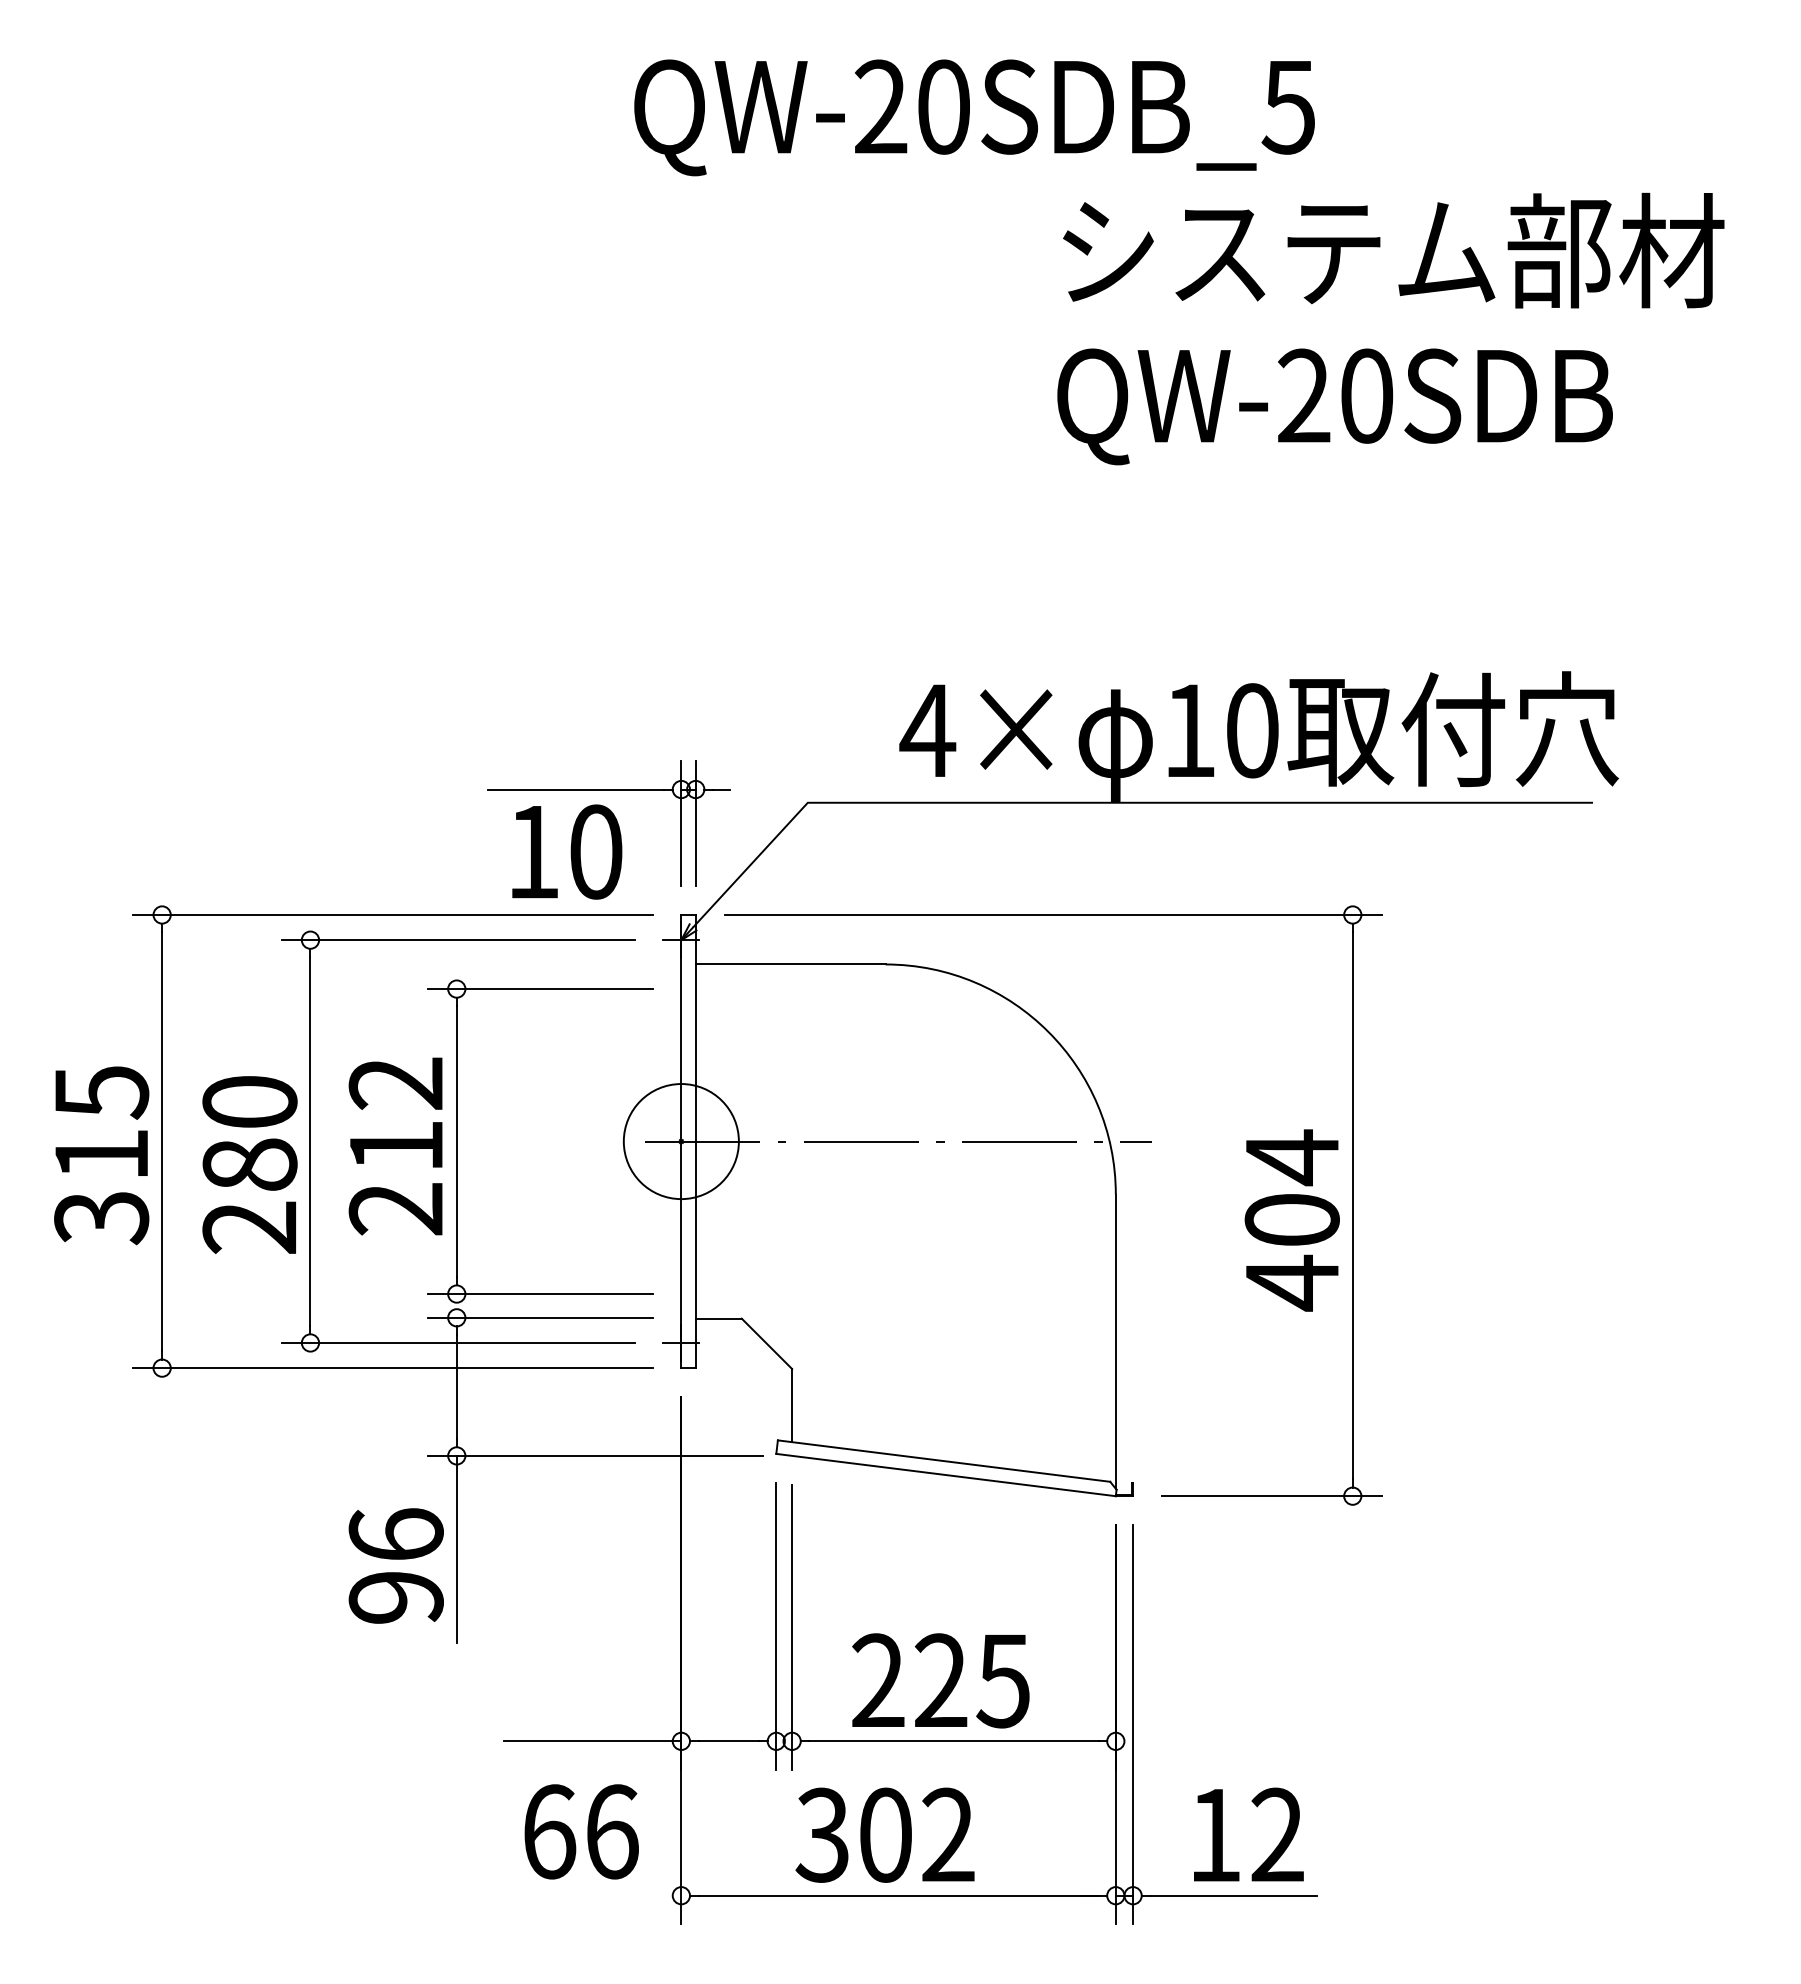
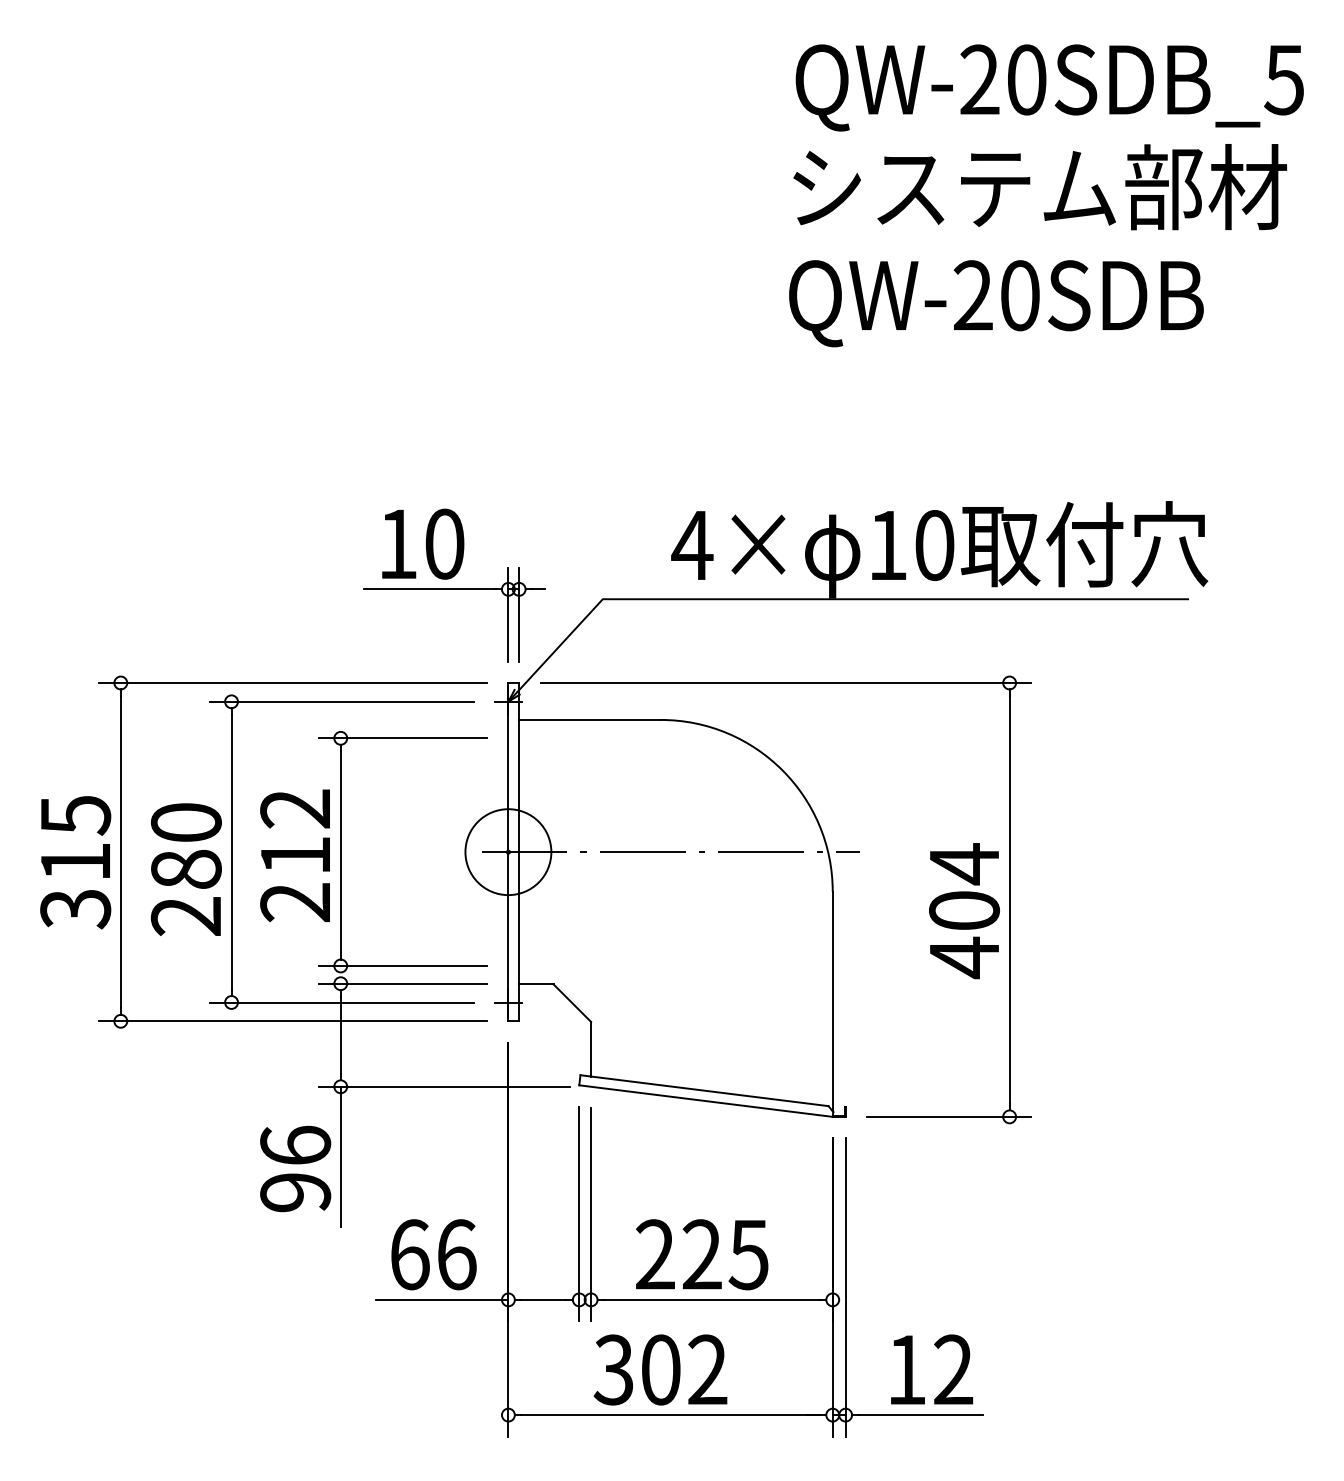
text: (974, 117) -> (1049, 87), moved
text: (567, 851) -> (423, 543), moved
text: (581, 1831) -> (433, 1254), moved

